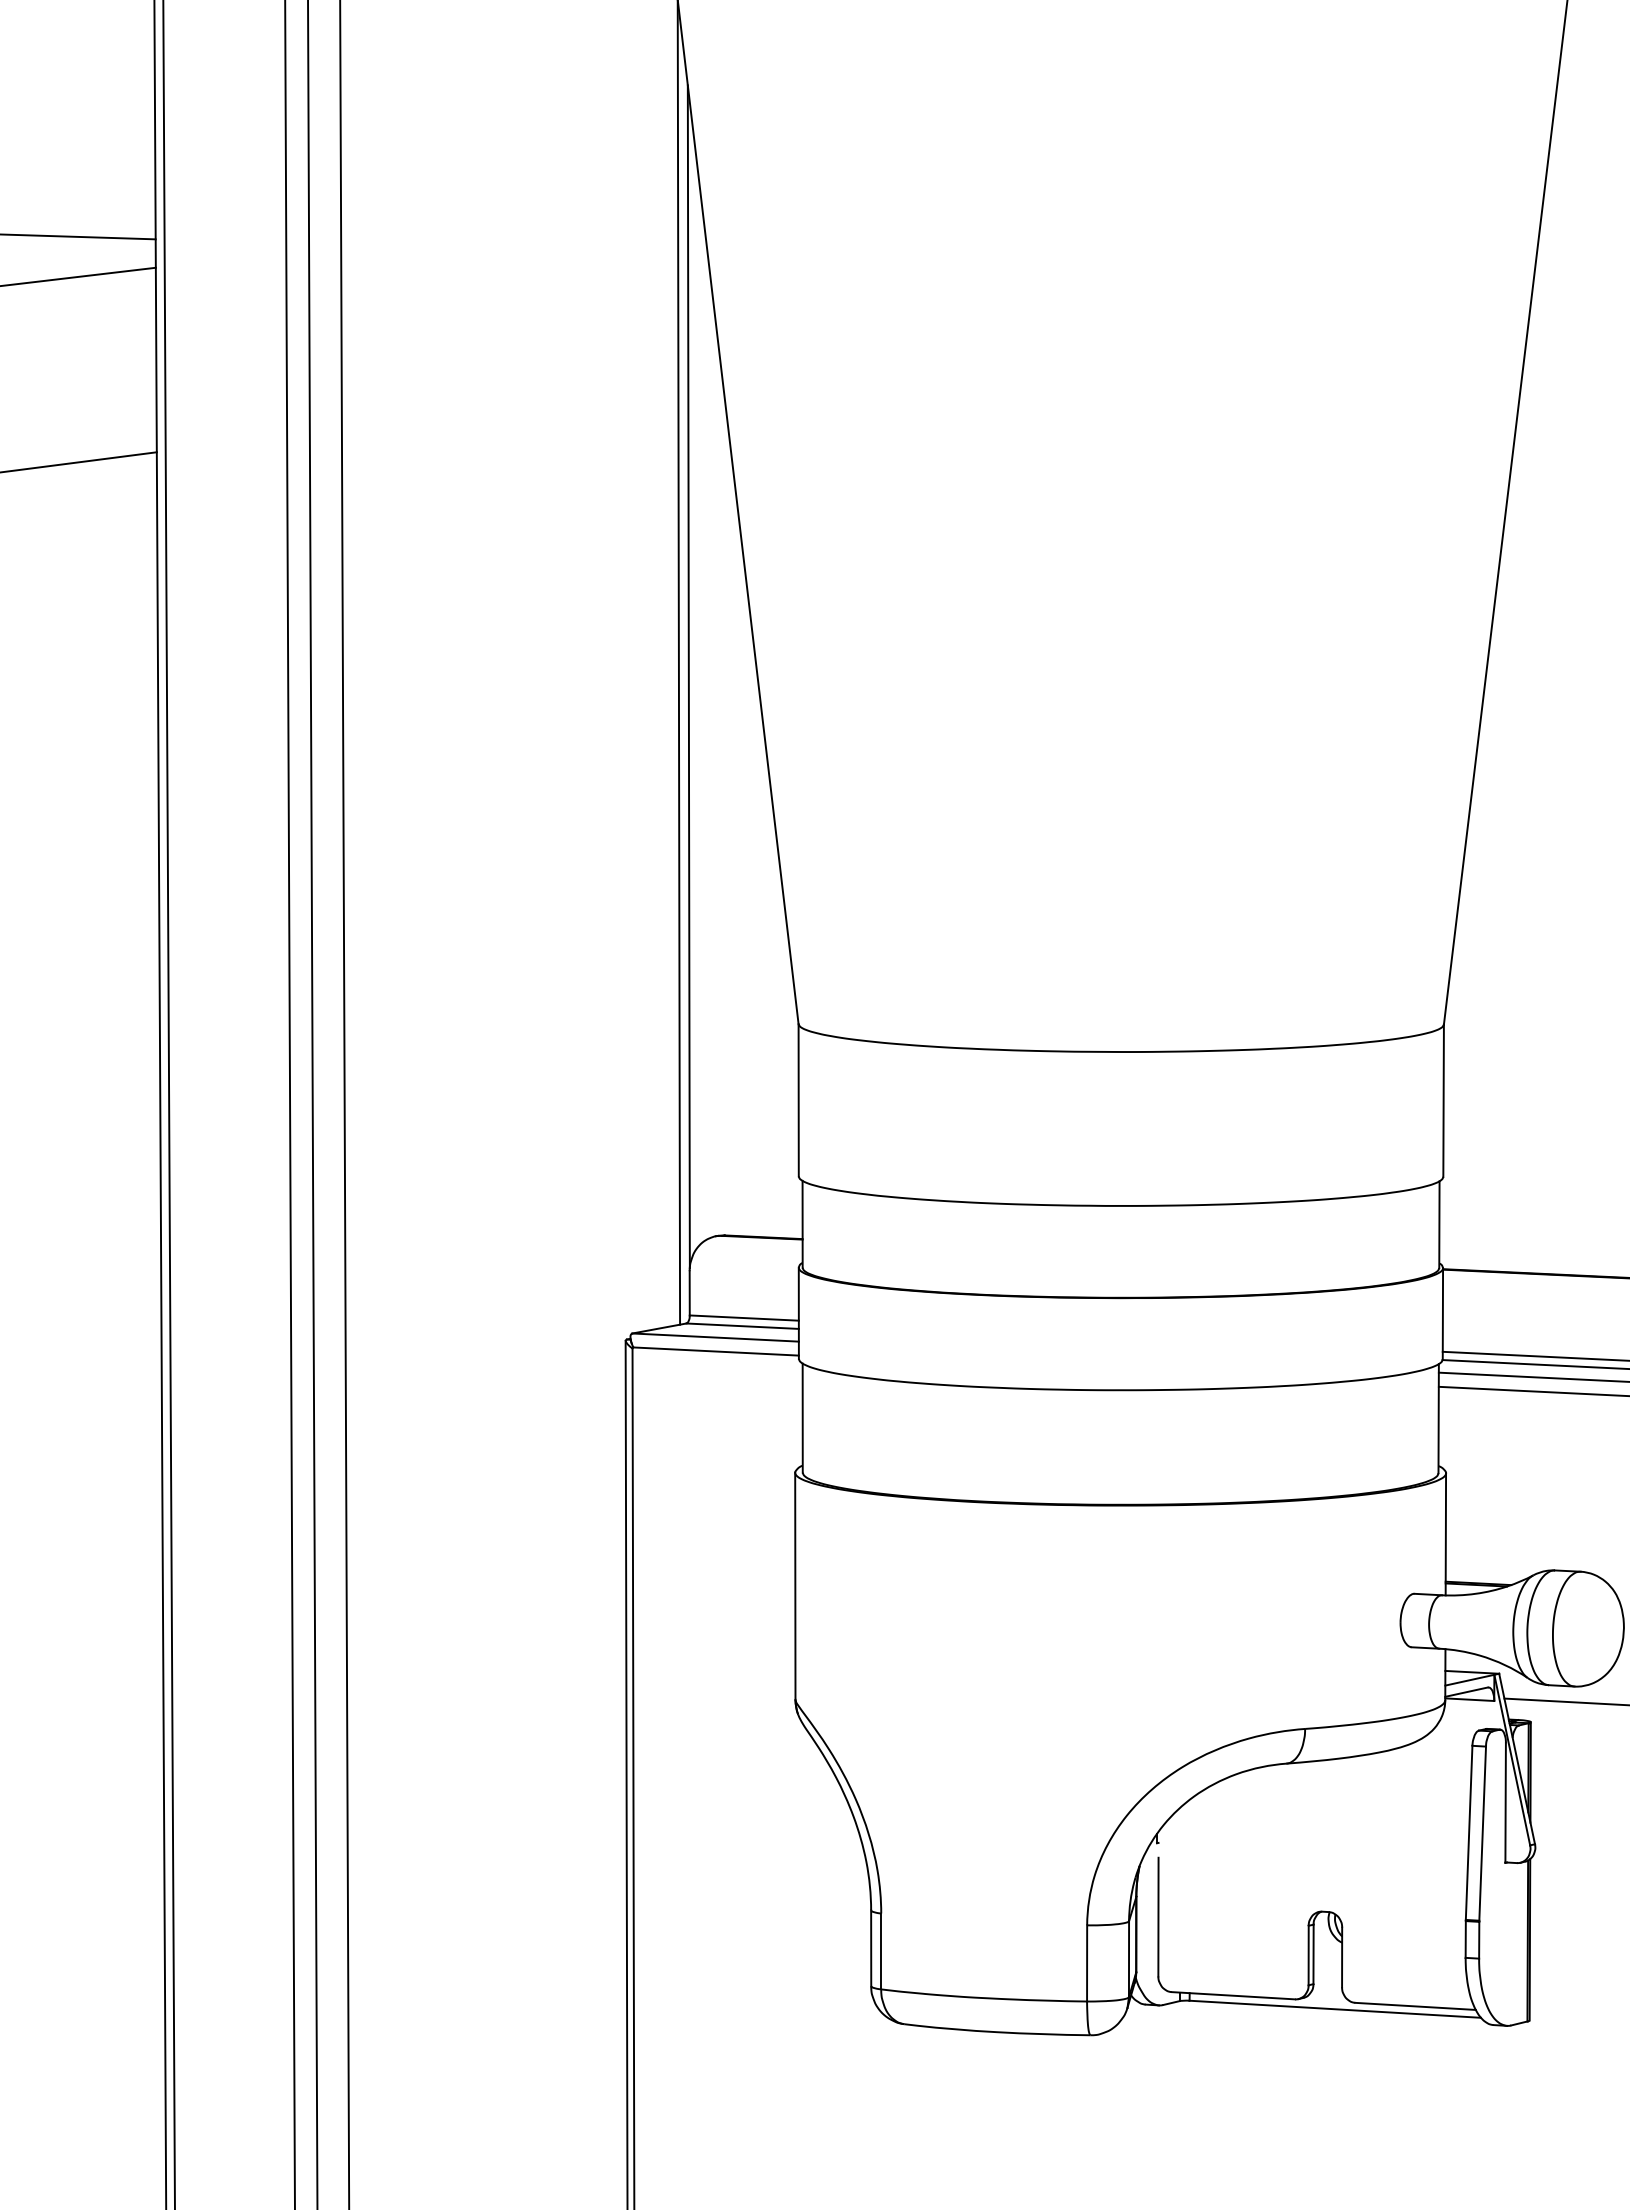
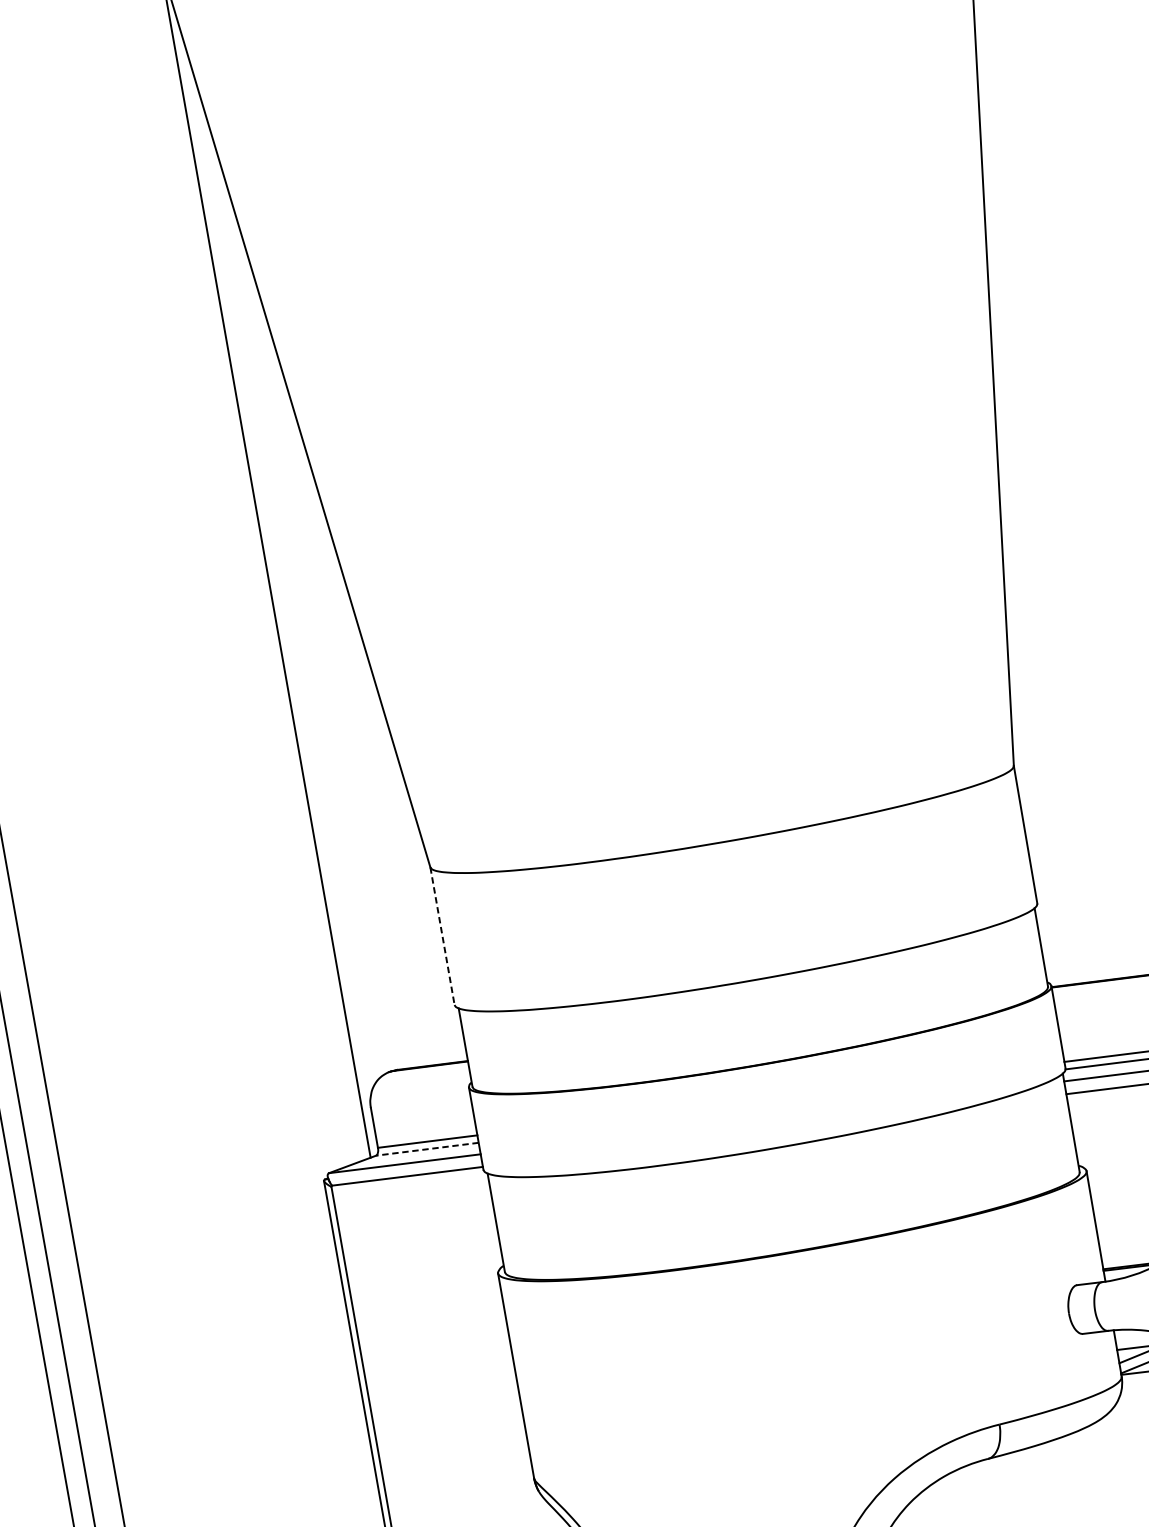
line: (688, 676) -> (276, 570), removed
line: (798, 1100) -> (442, 936), solid -> dashed
line: (742, 1326) -> (427, 1149), solid -> dashed

